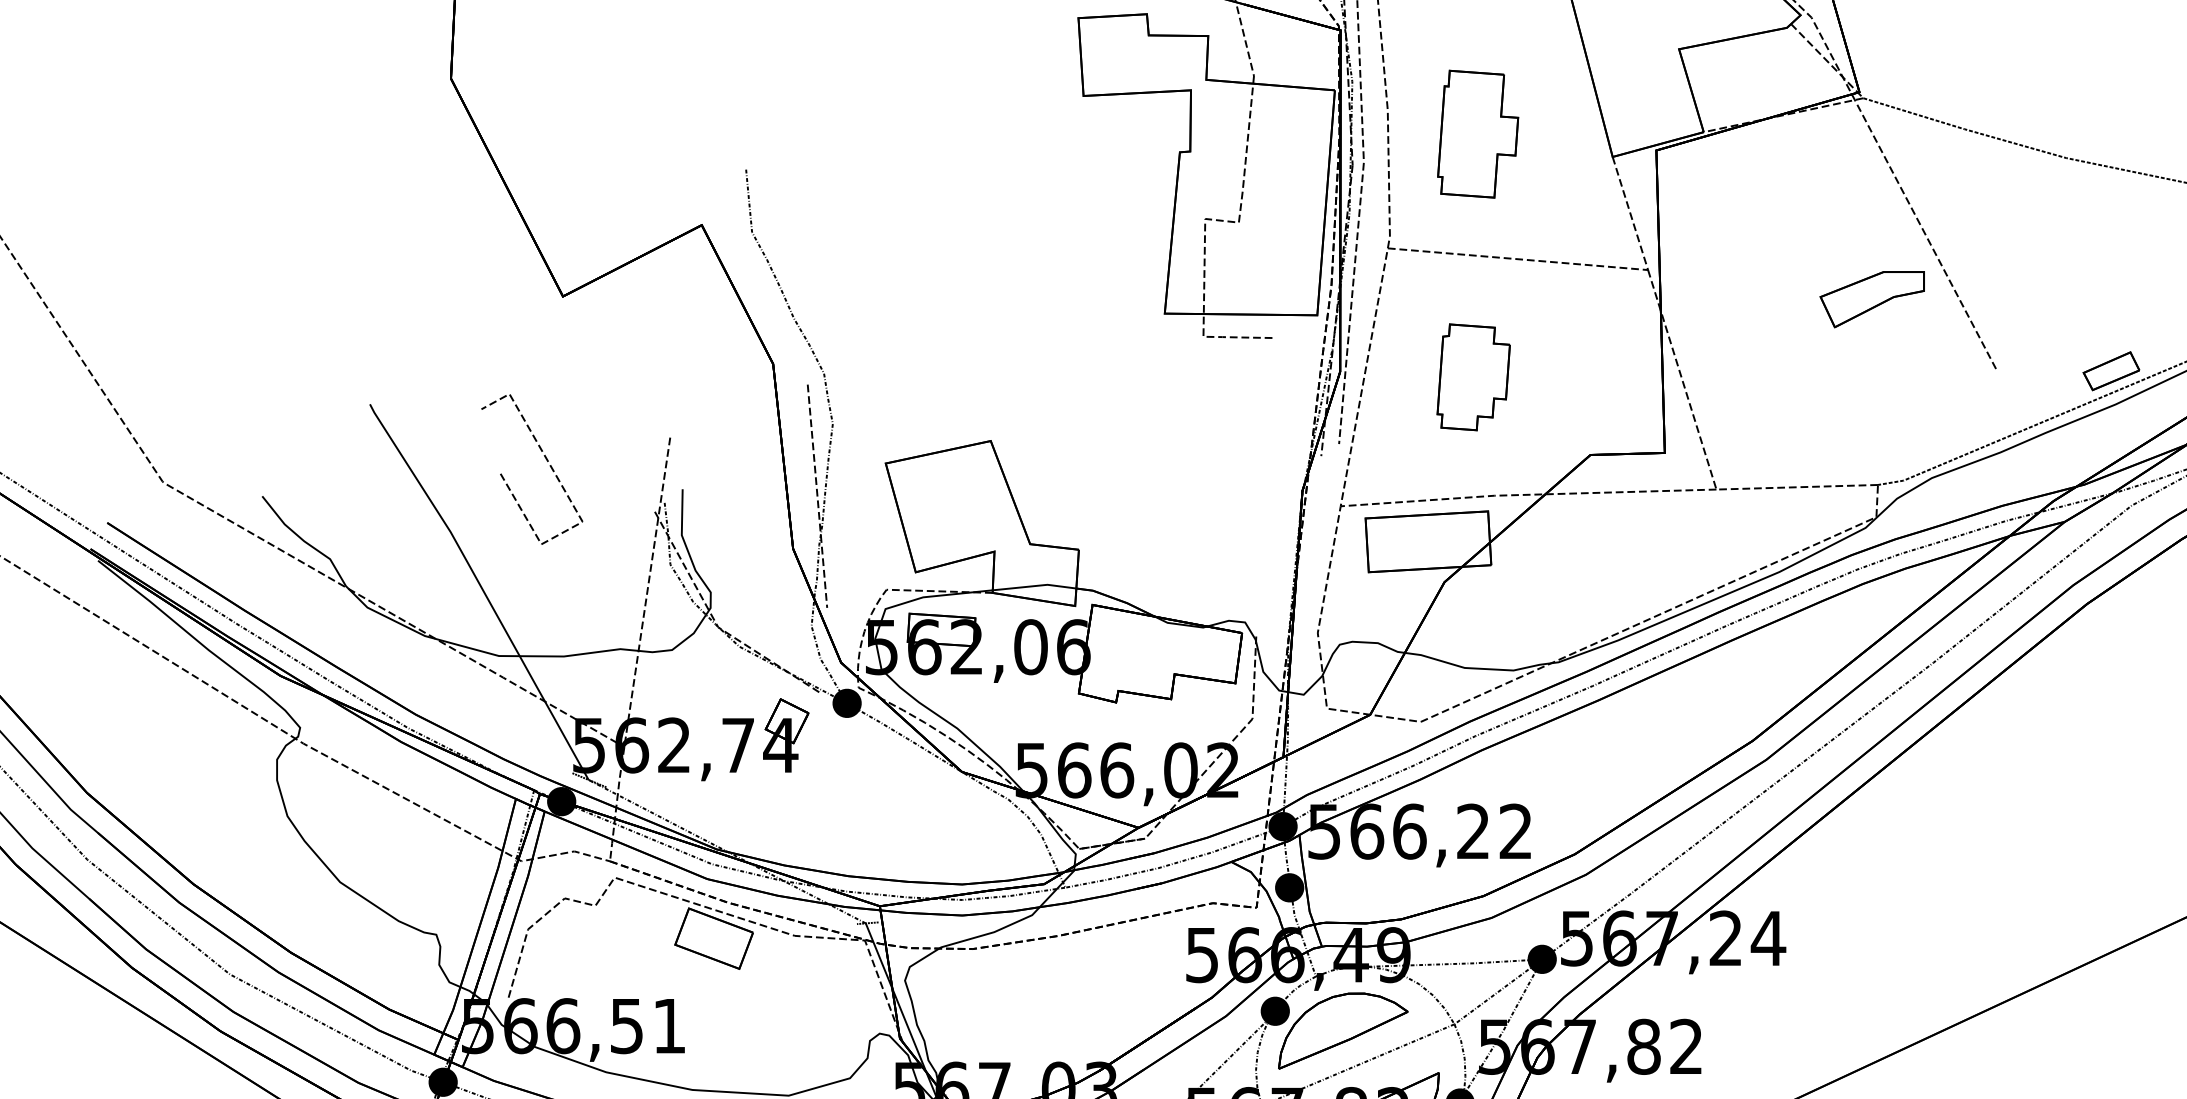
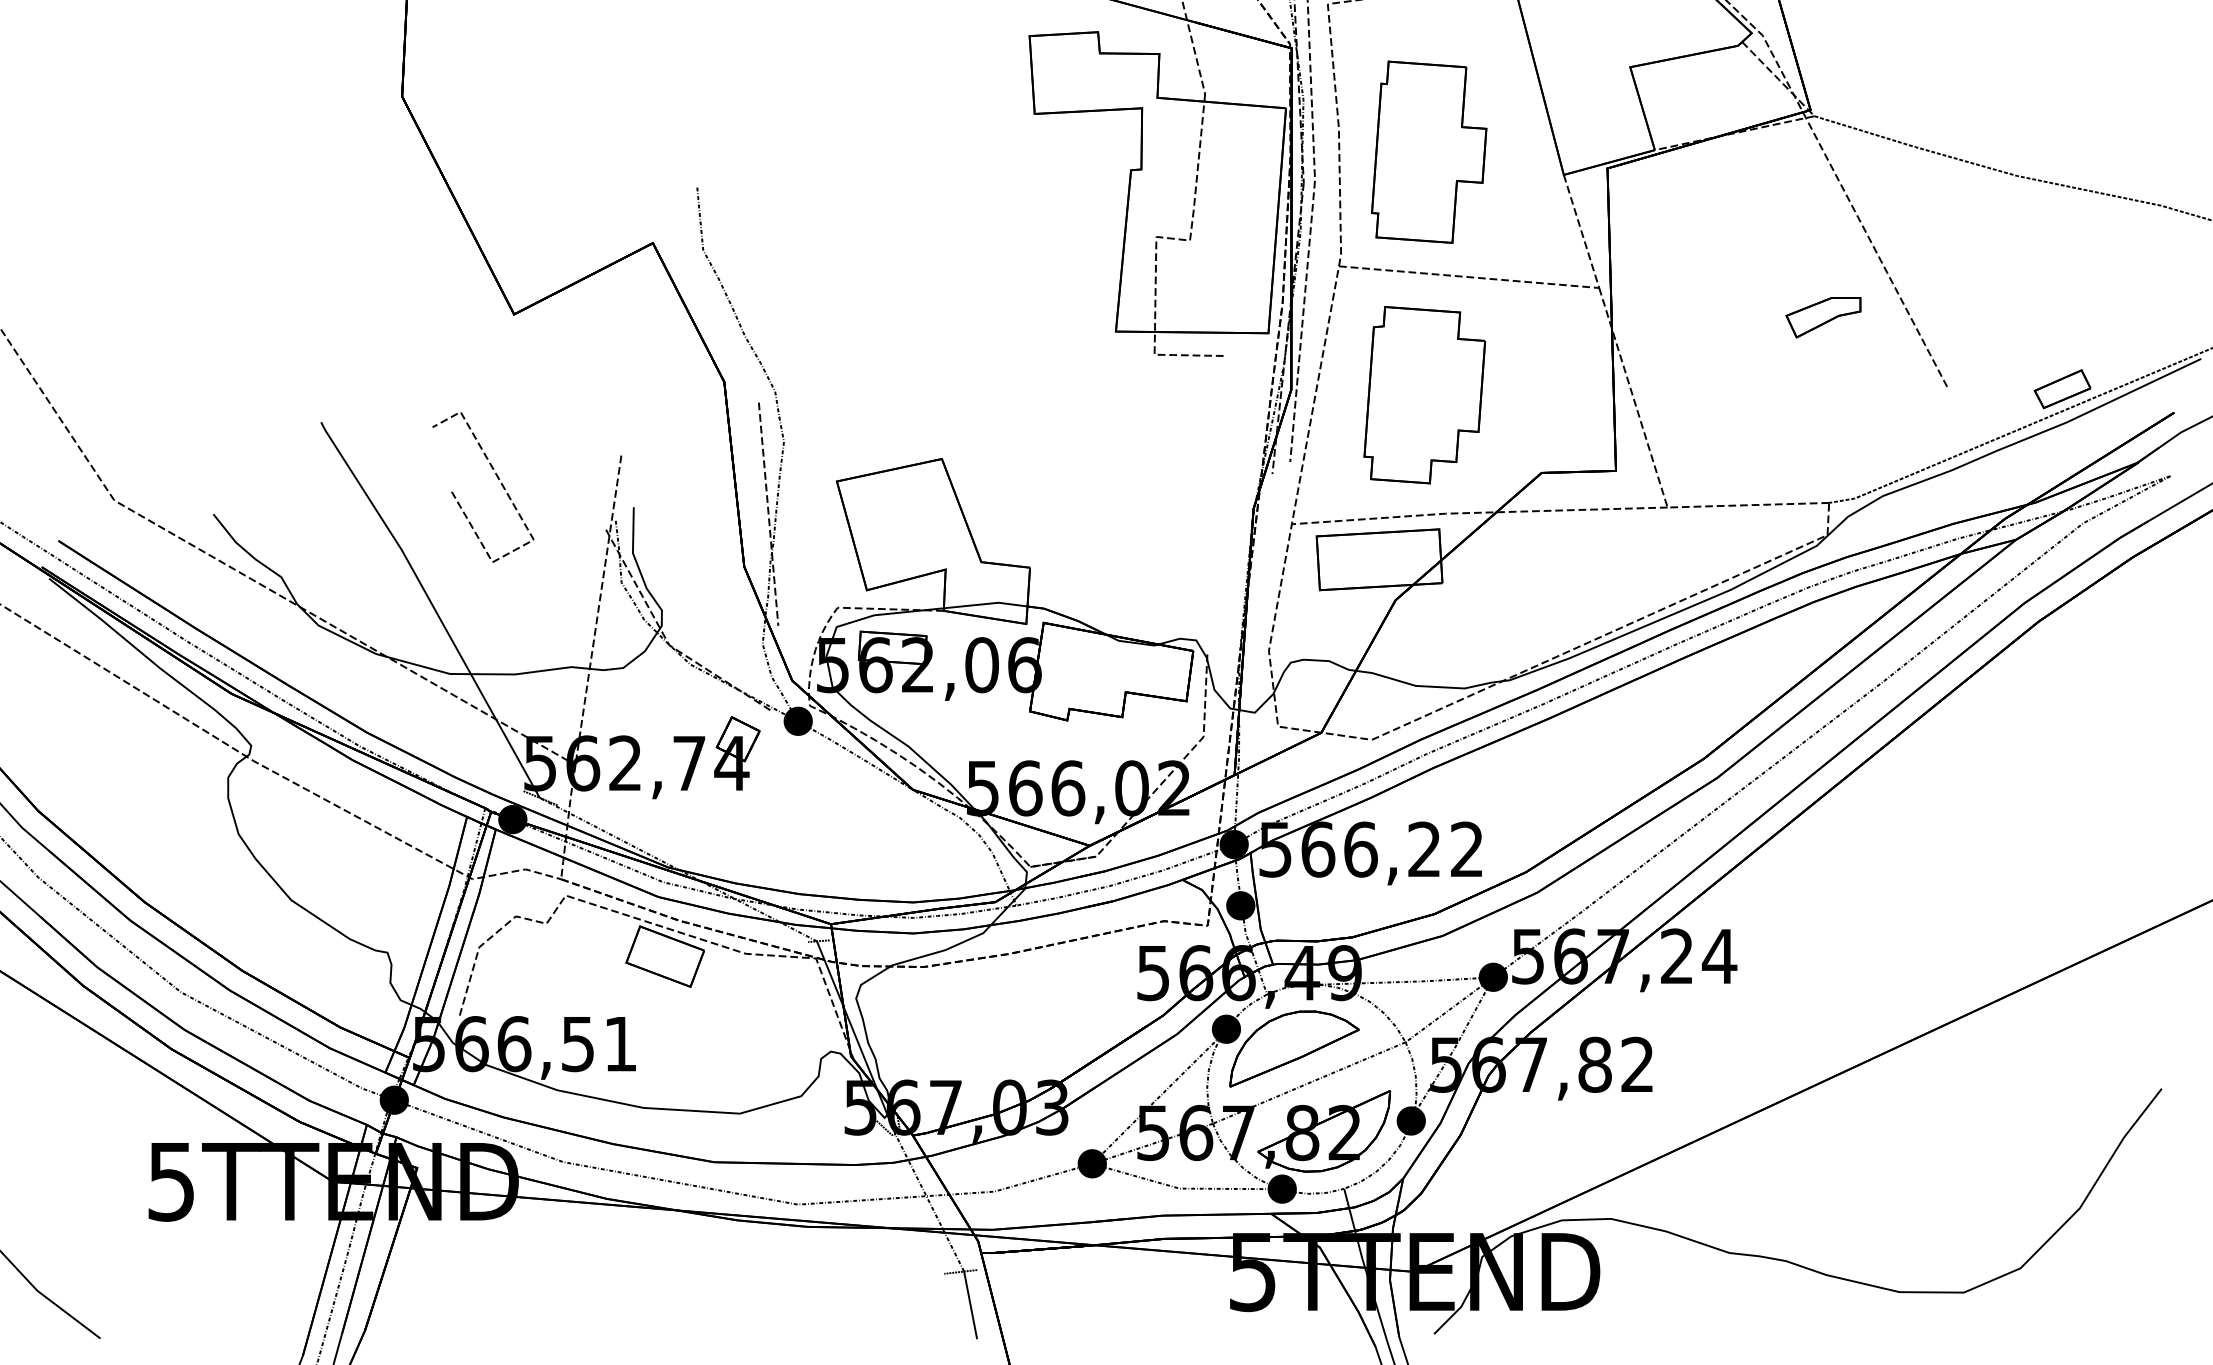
part: (1478, 133) -> (1429, 151), size x1.43
part: (1872, 299) -> (1823, 317), size x0.71
part: (1473, 377) -> (1424, 395), size x1.67

